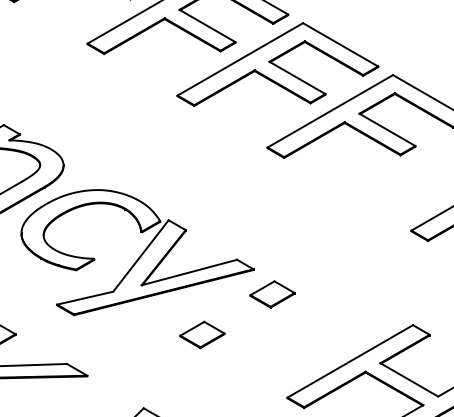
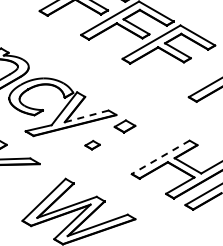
line: (188, 272) -> (86, 116), solid -> dashed
part: (201, 335) -> (92, 145), size x0.7
line: (349, 361) -> (160, 157), solid -> dashed

